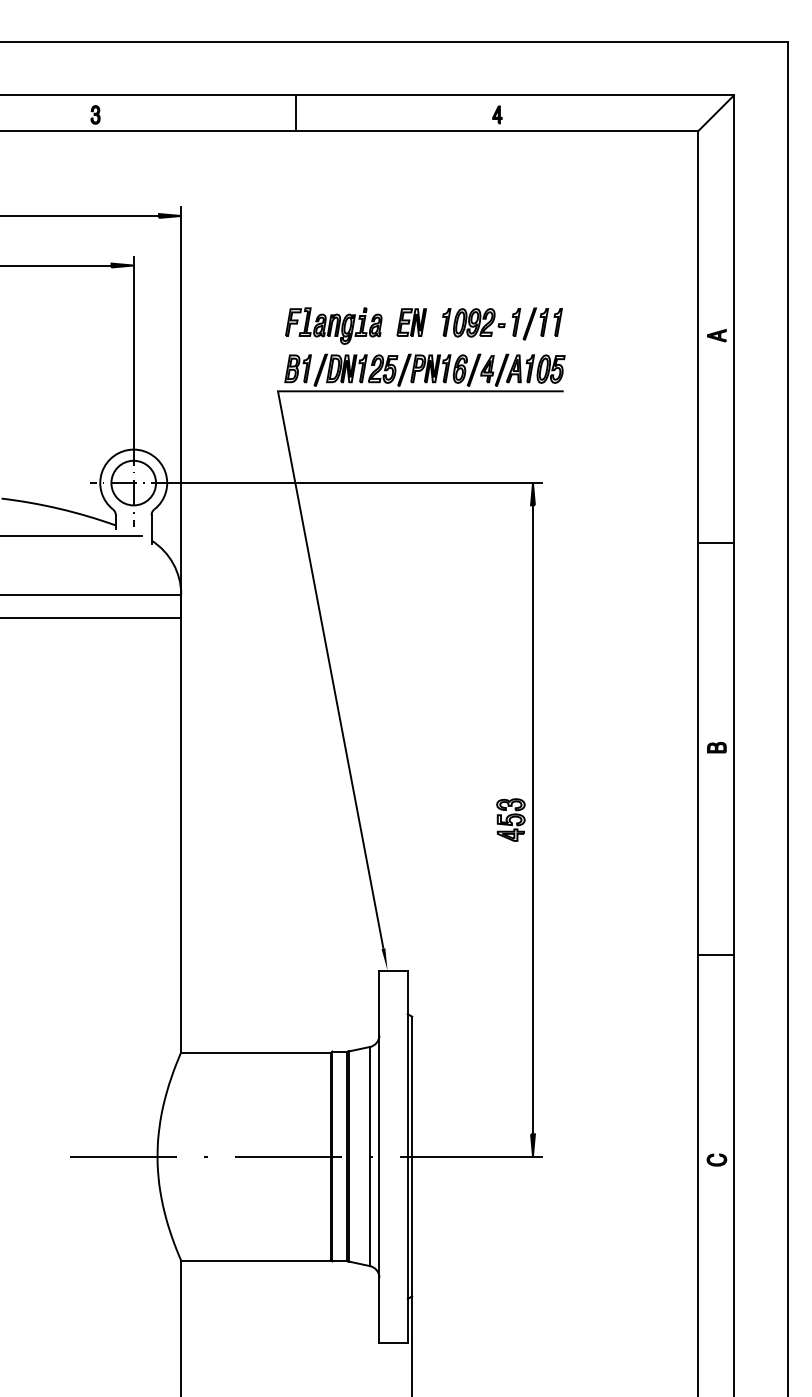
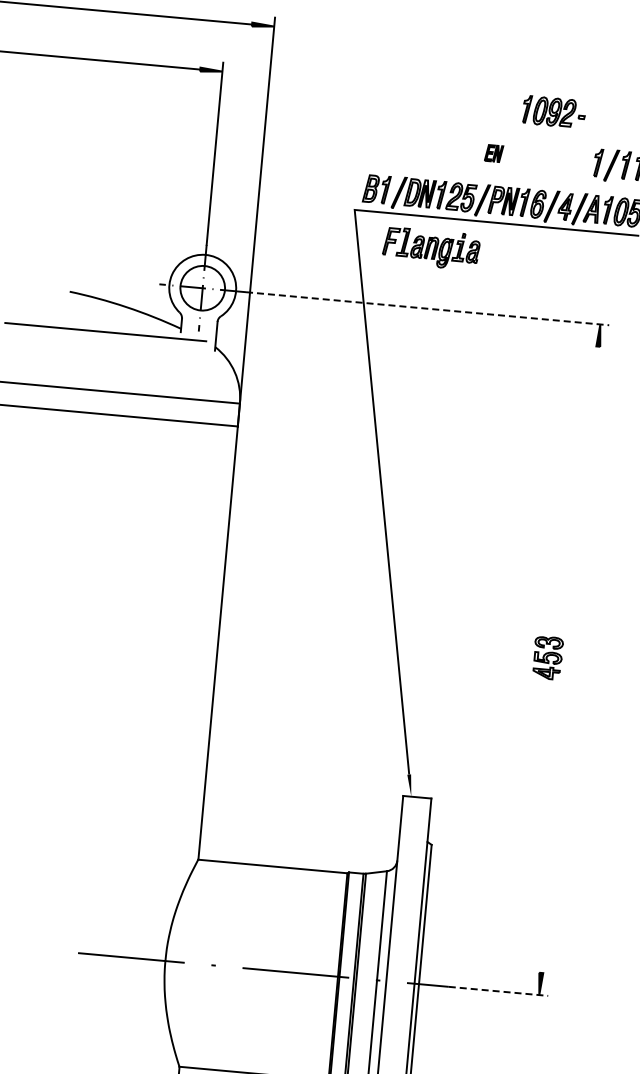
part: (411, 322) -> (493, 153), size x0.6
part: (473, 322) -> (553, 111), moved
part: (333, 325) -> (431, 248), moved
line: (360, 483) -> (428, 309), solid -> dashed
line: (532, 819) -> (569, 659), removed
line: (492, 1156) -> (498, 991), solid -> dashed

